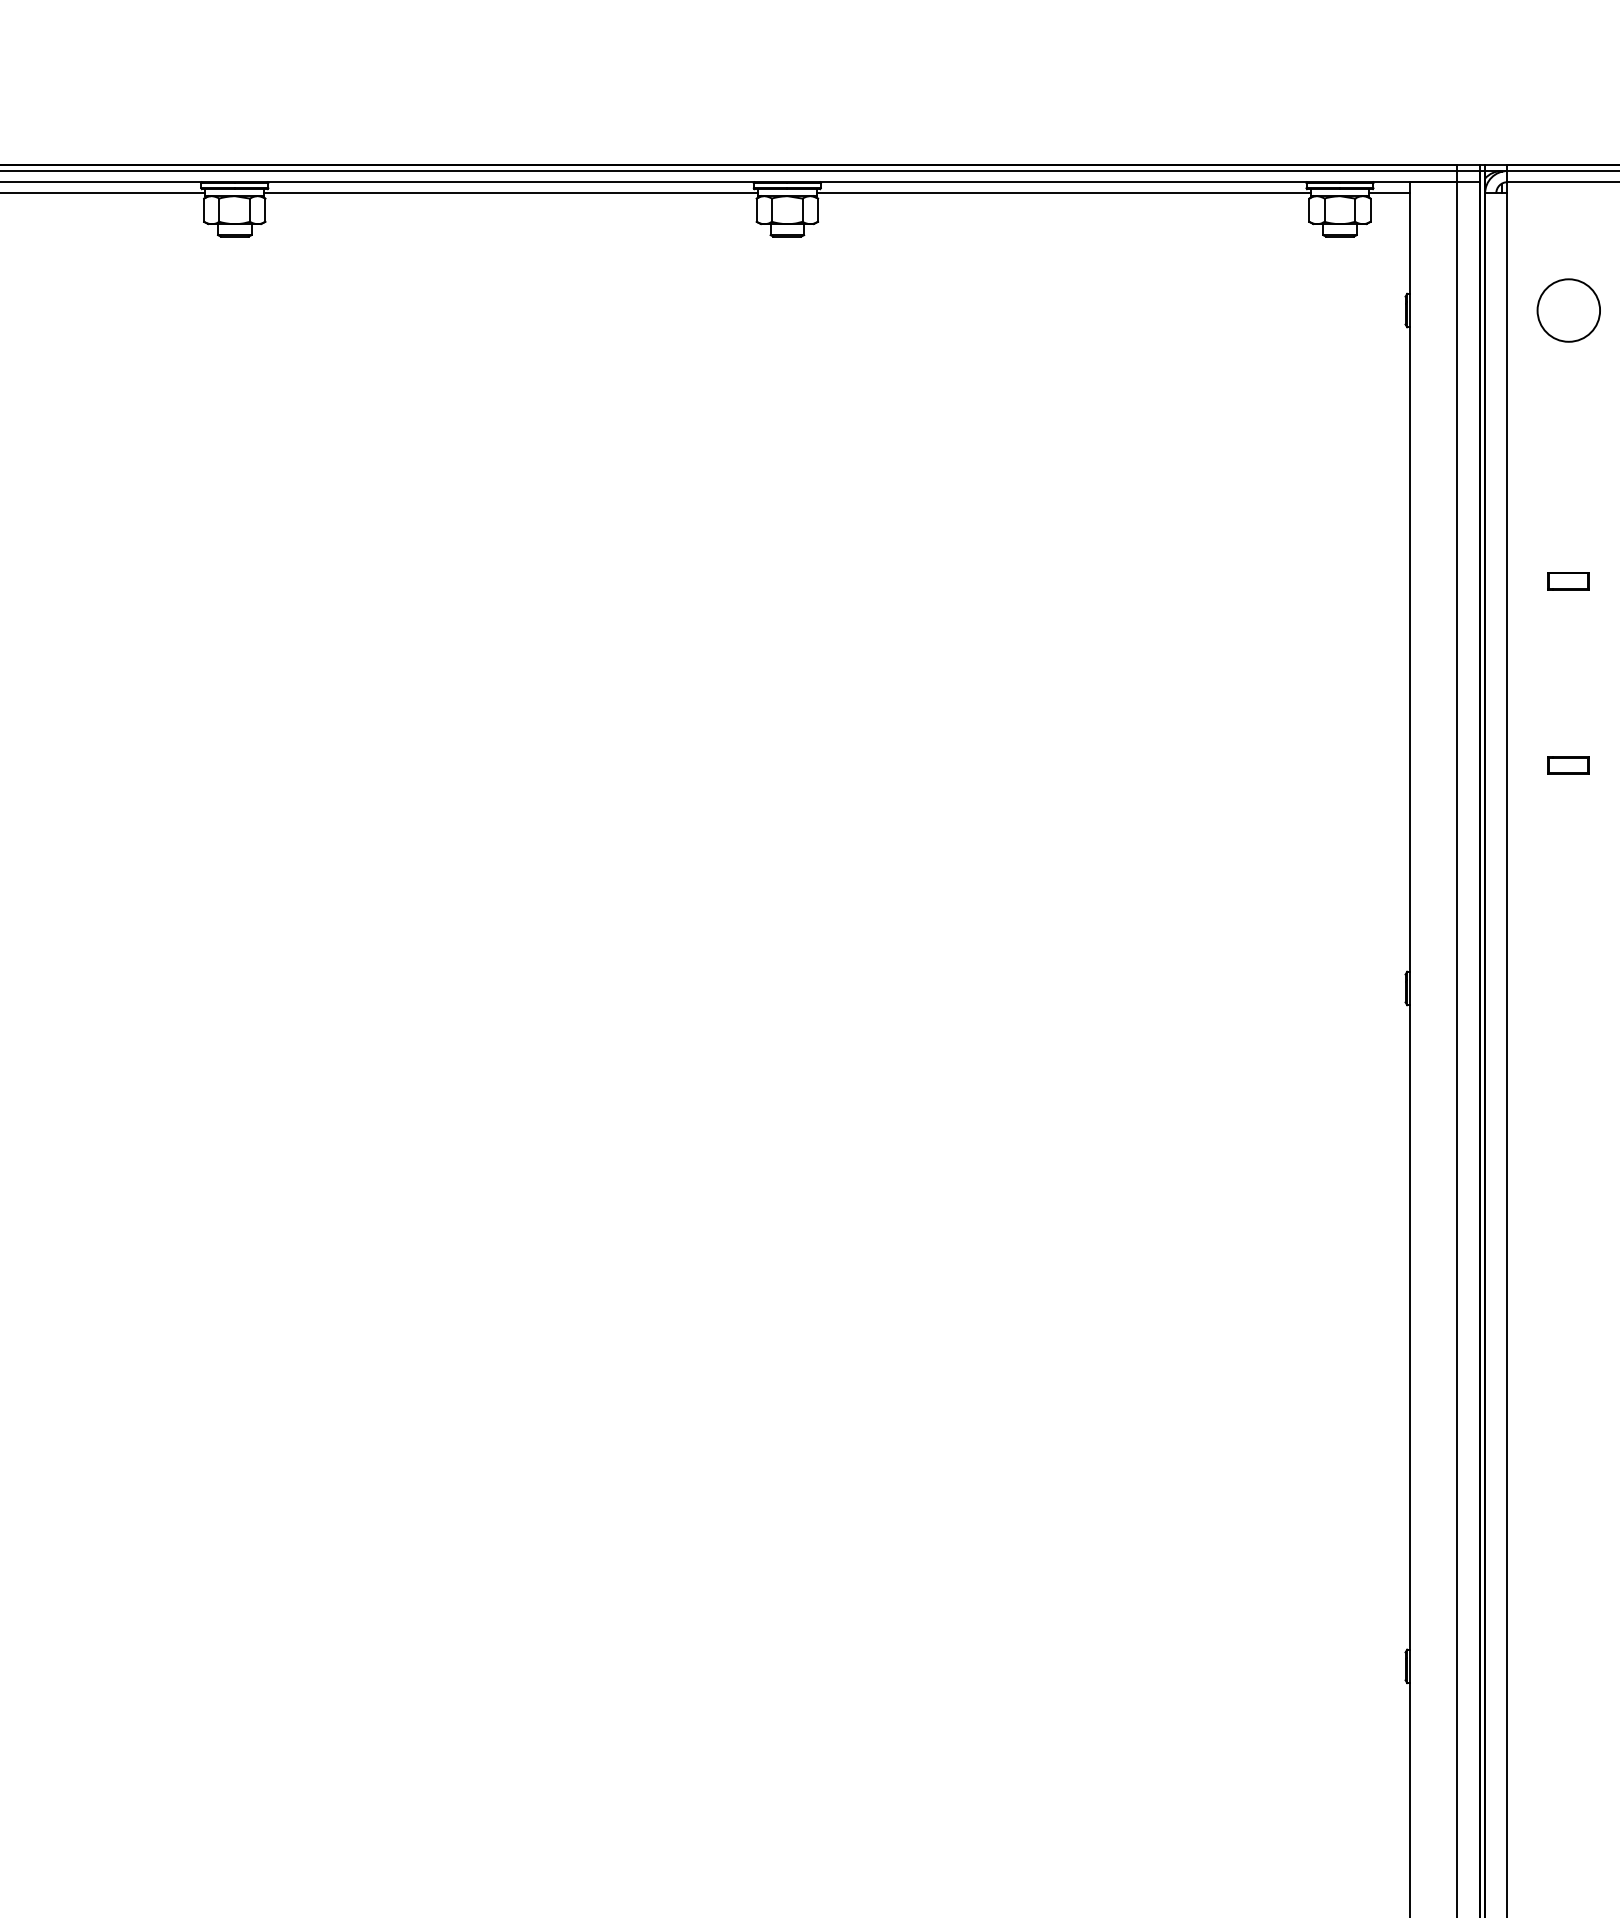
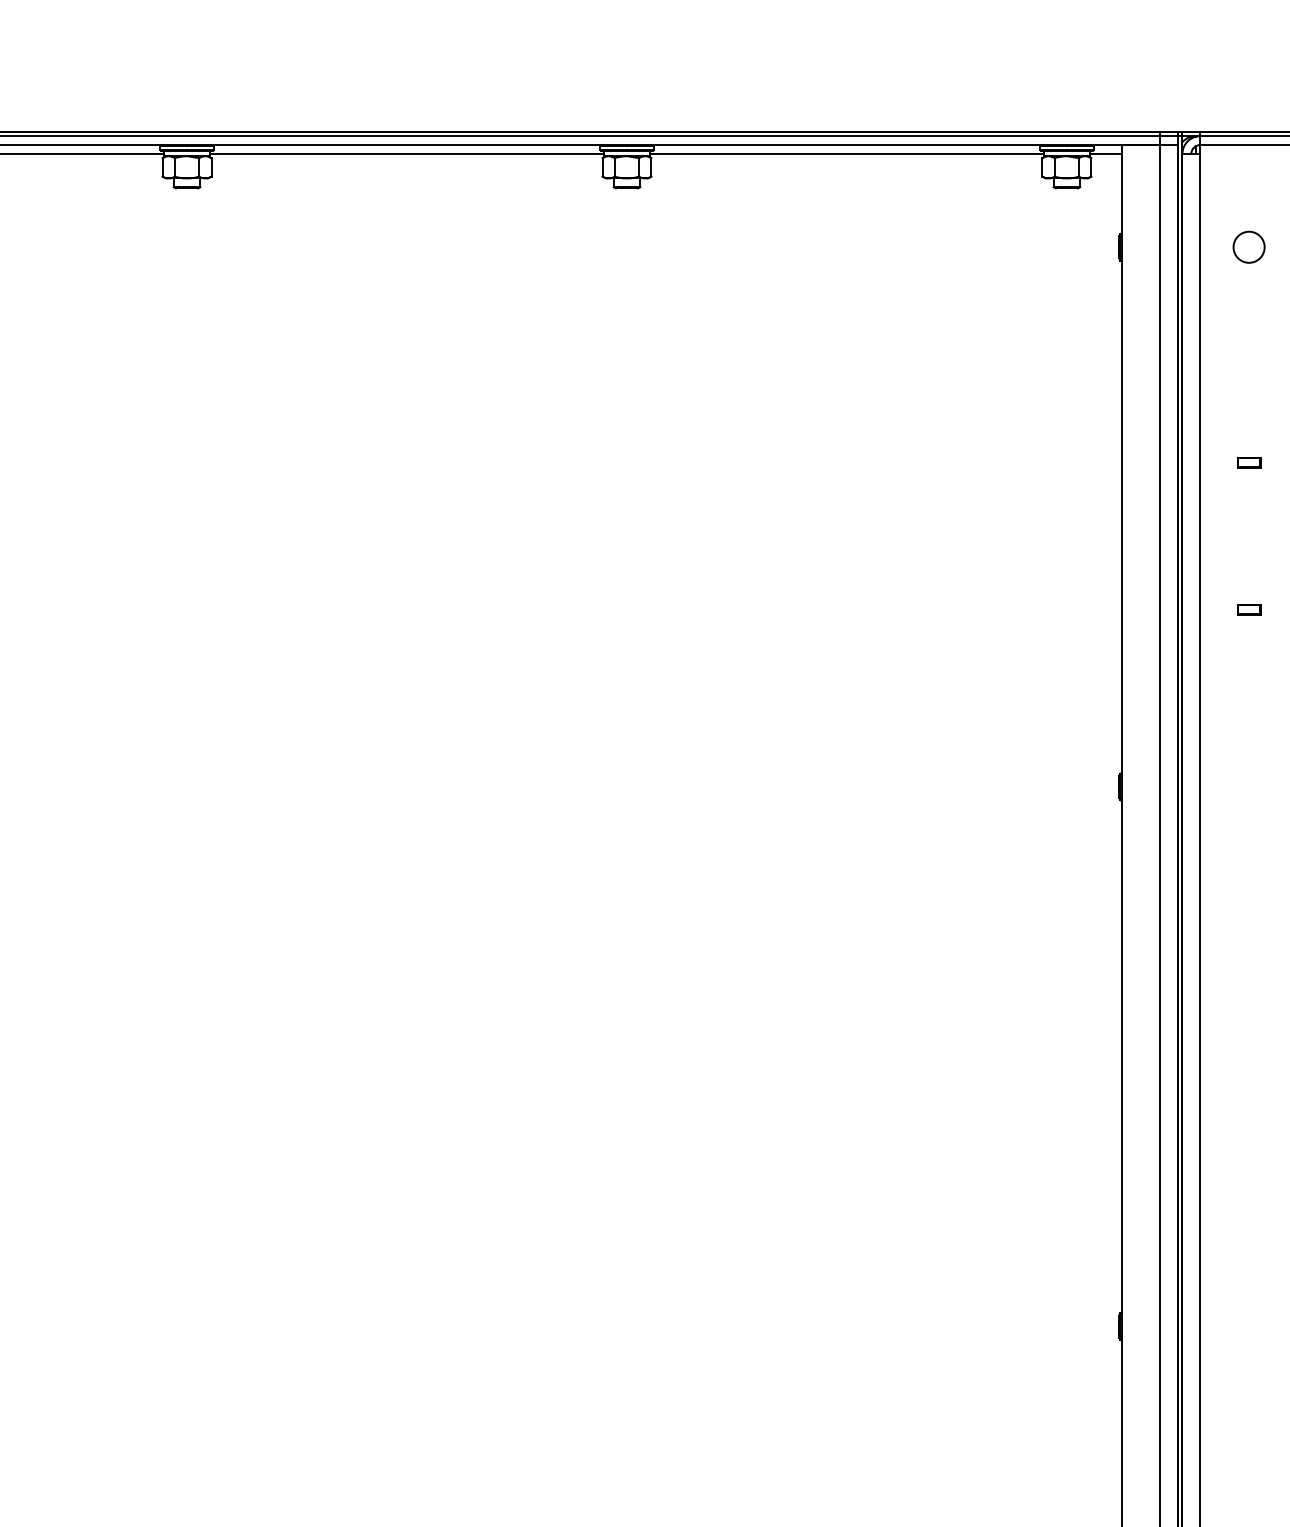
circle: (1568, 310) -> (1248, 247), size x0.62
part: (1568, 581) -> (1248, 462), size x0.71
part: (1568, 765) -> (1248, 609), size x0.71

